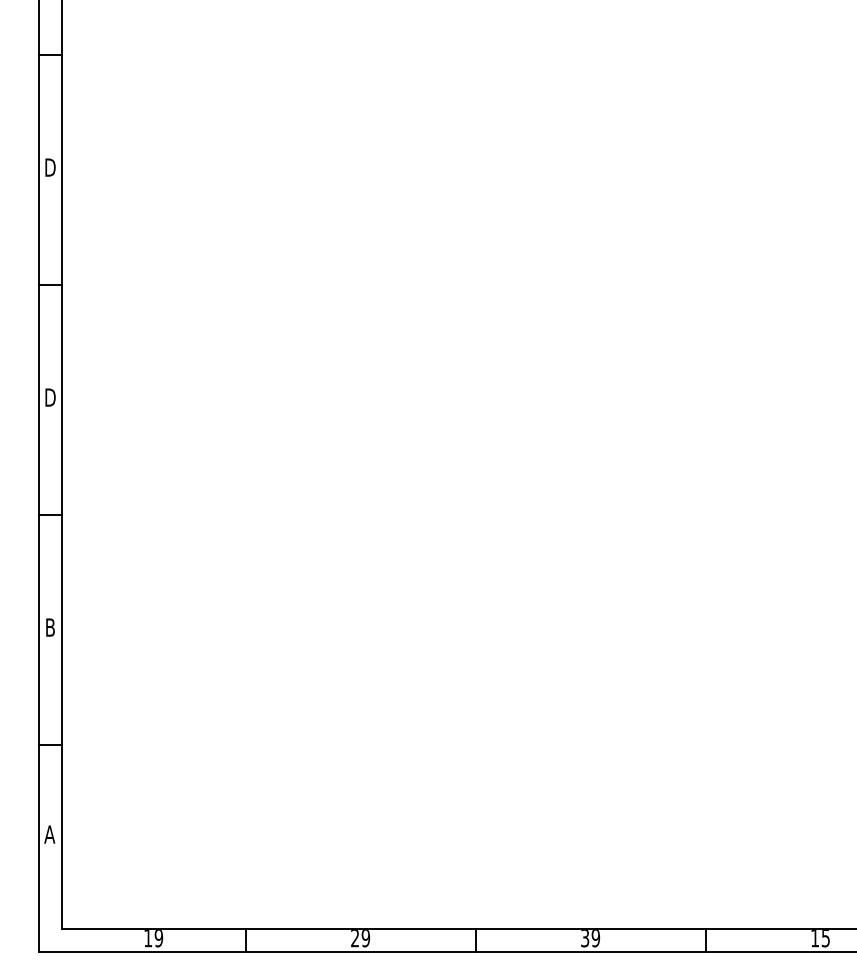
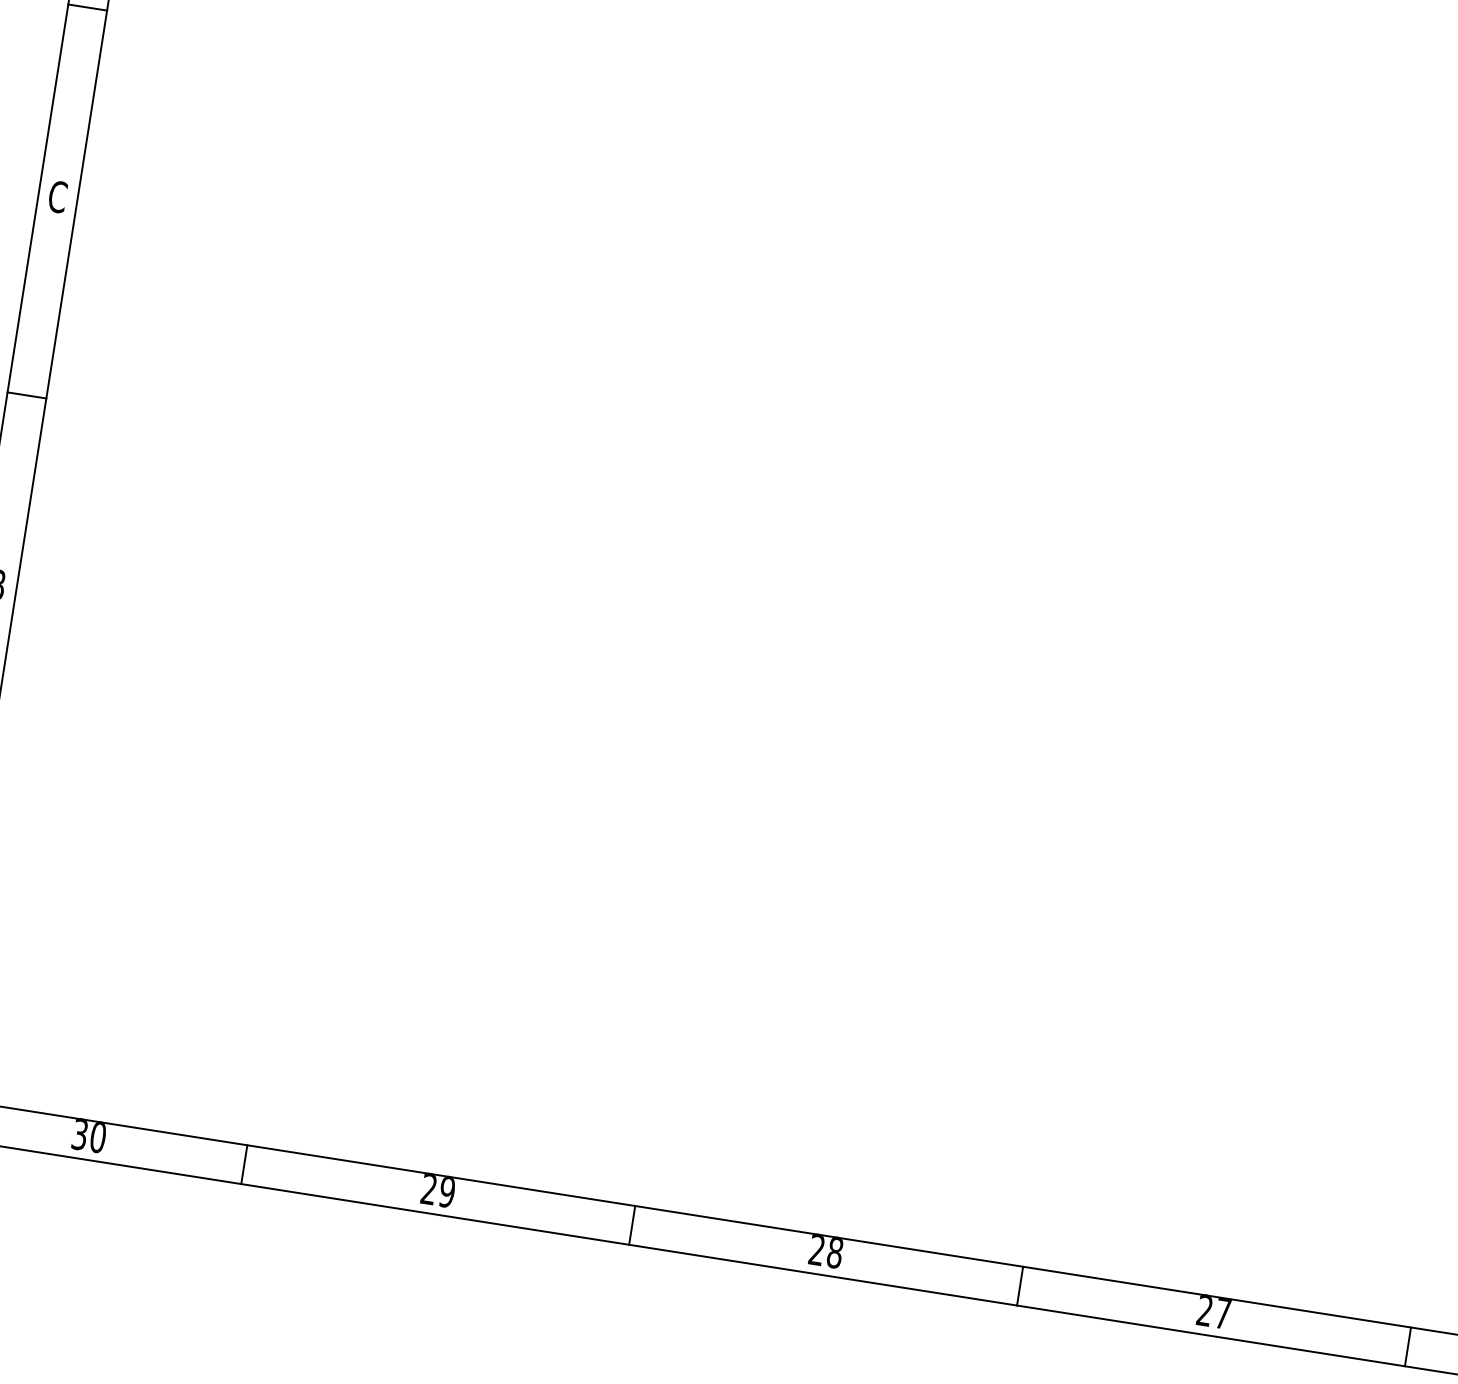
text: (50, 397) -> (58, 196), D -> C
text: (153, 938) -> (88, 1136), 19 -> 30
text: (590, 938) -> (825, 1251), 39 -> 28
text: (820, 938) -> (1213, 1312), 15 -> 27

